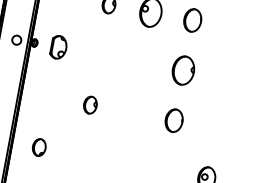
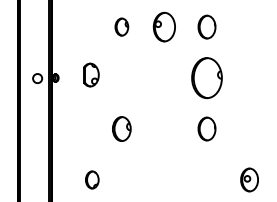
part: (59, 46) -> (91, 74), moved
part: (183, 69) -> (206, 77), size x1.4
part: (90, 104) -> (121, 128), size x1.4
part: (39, 147) -> (92, 179), moved

